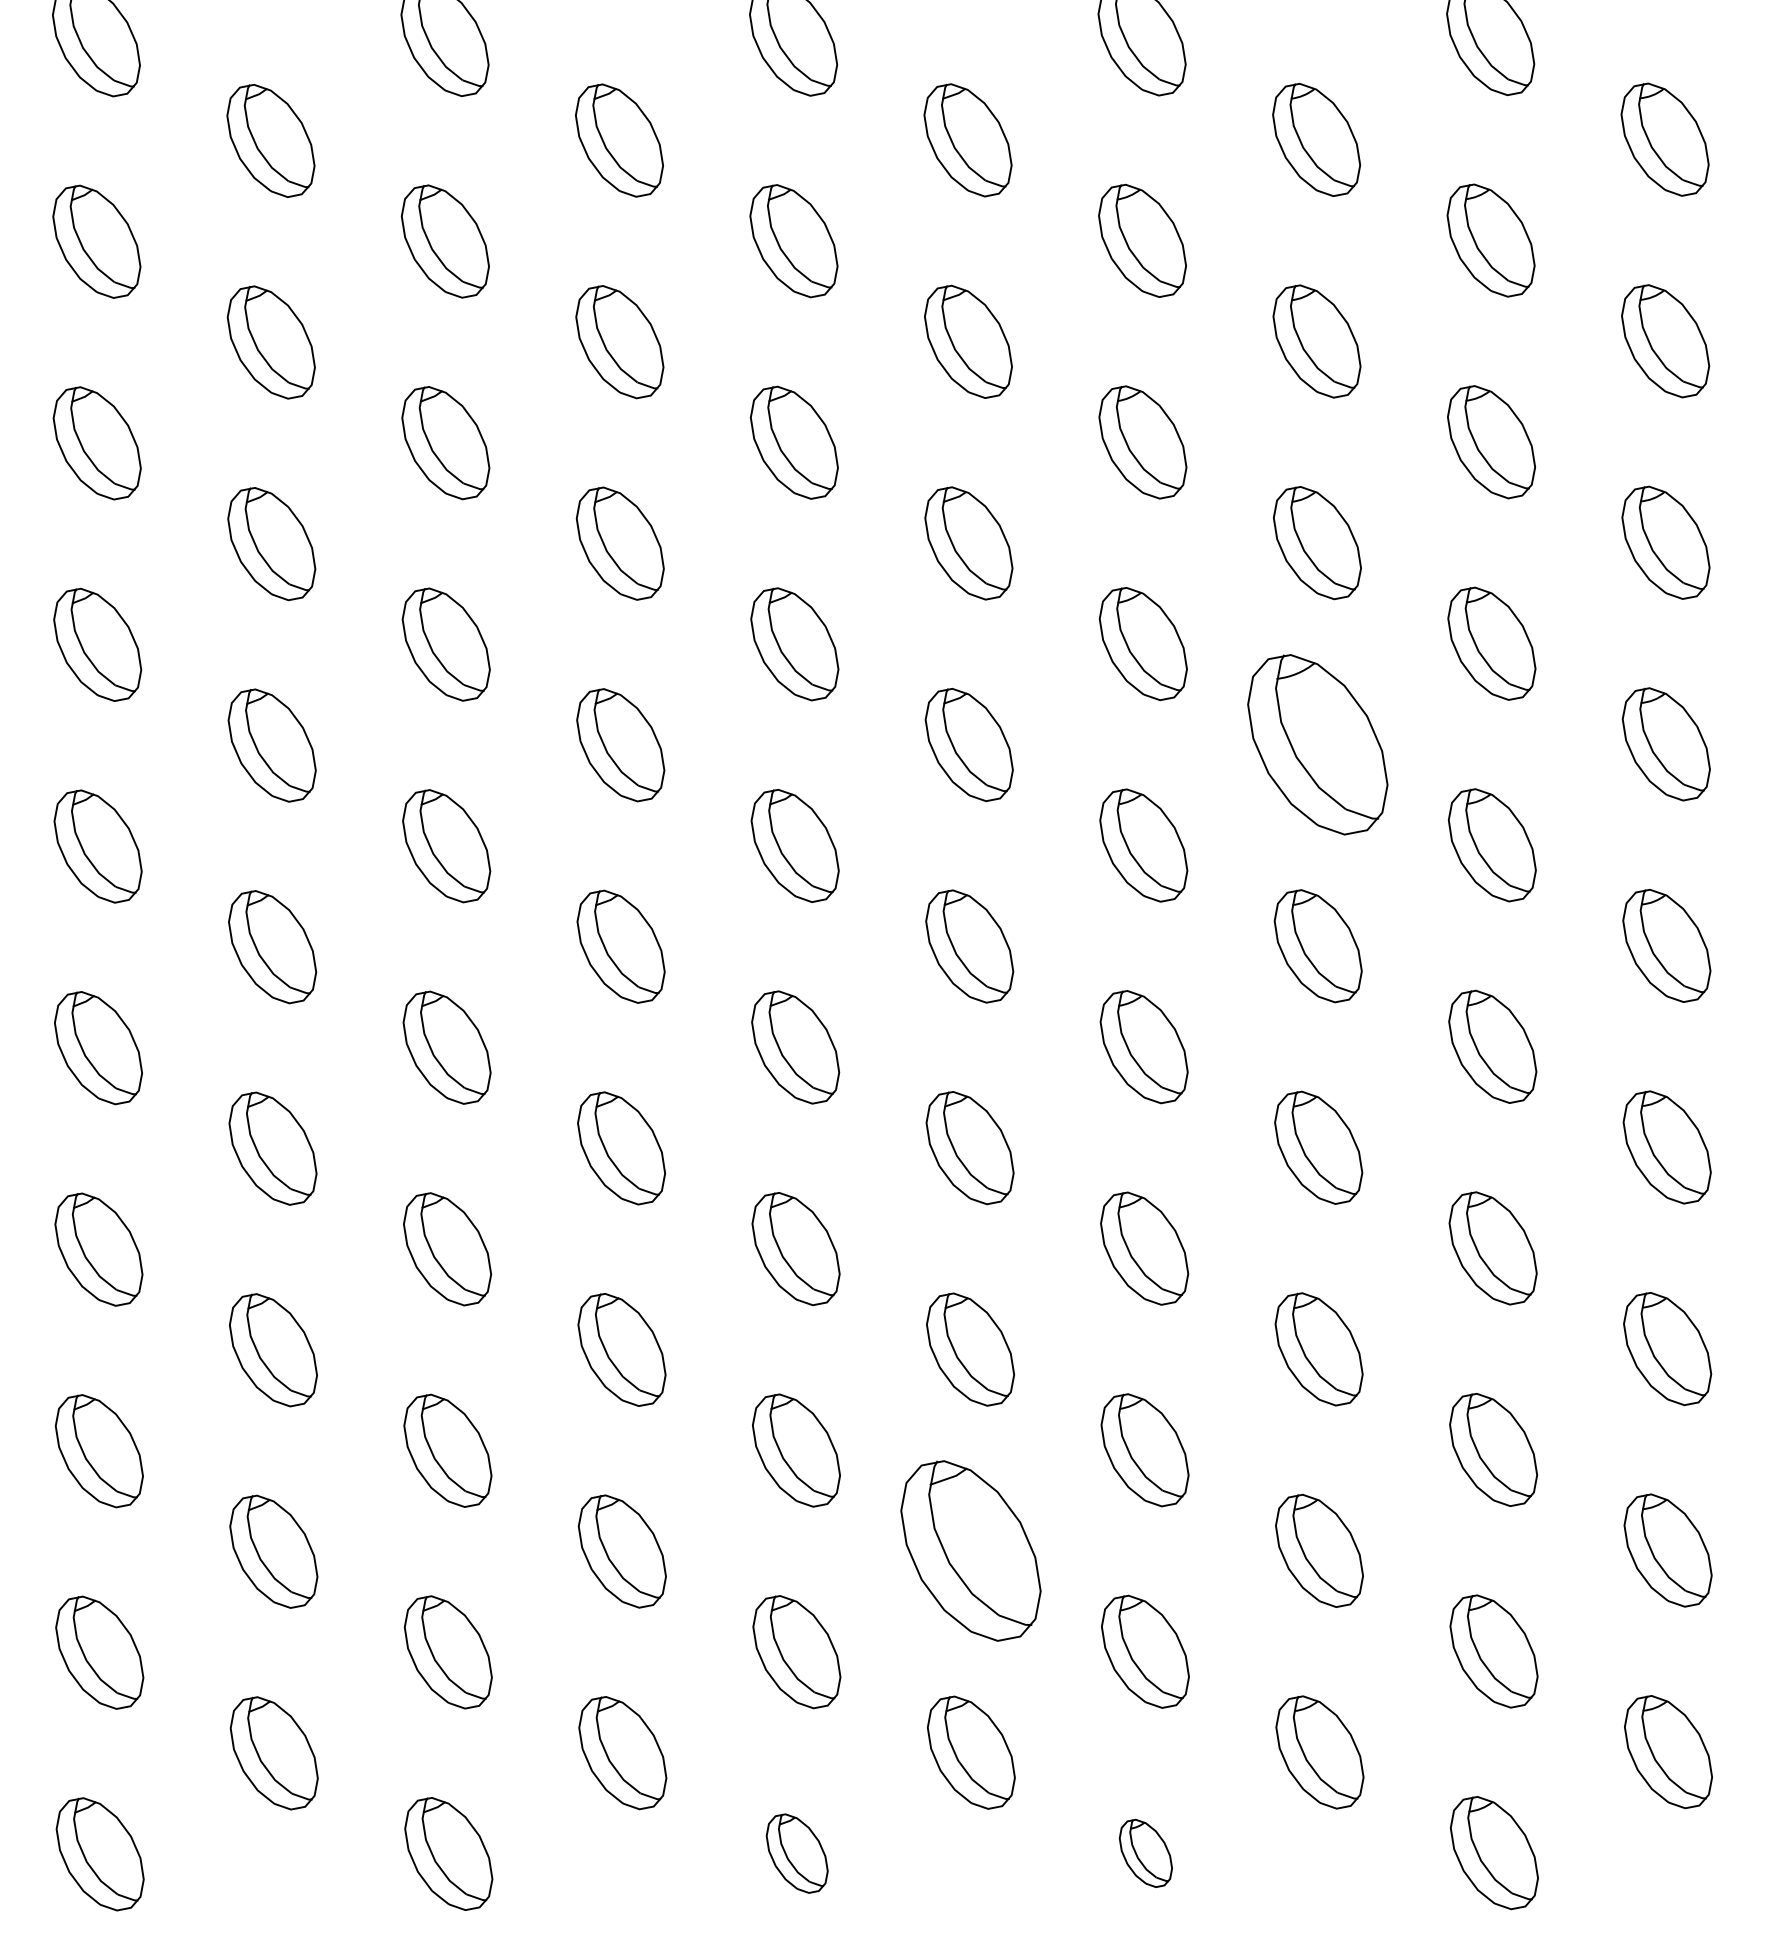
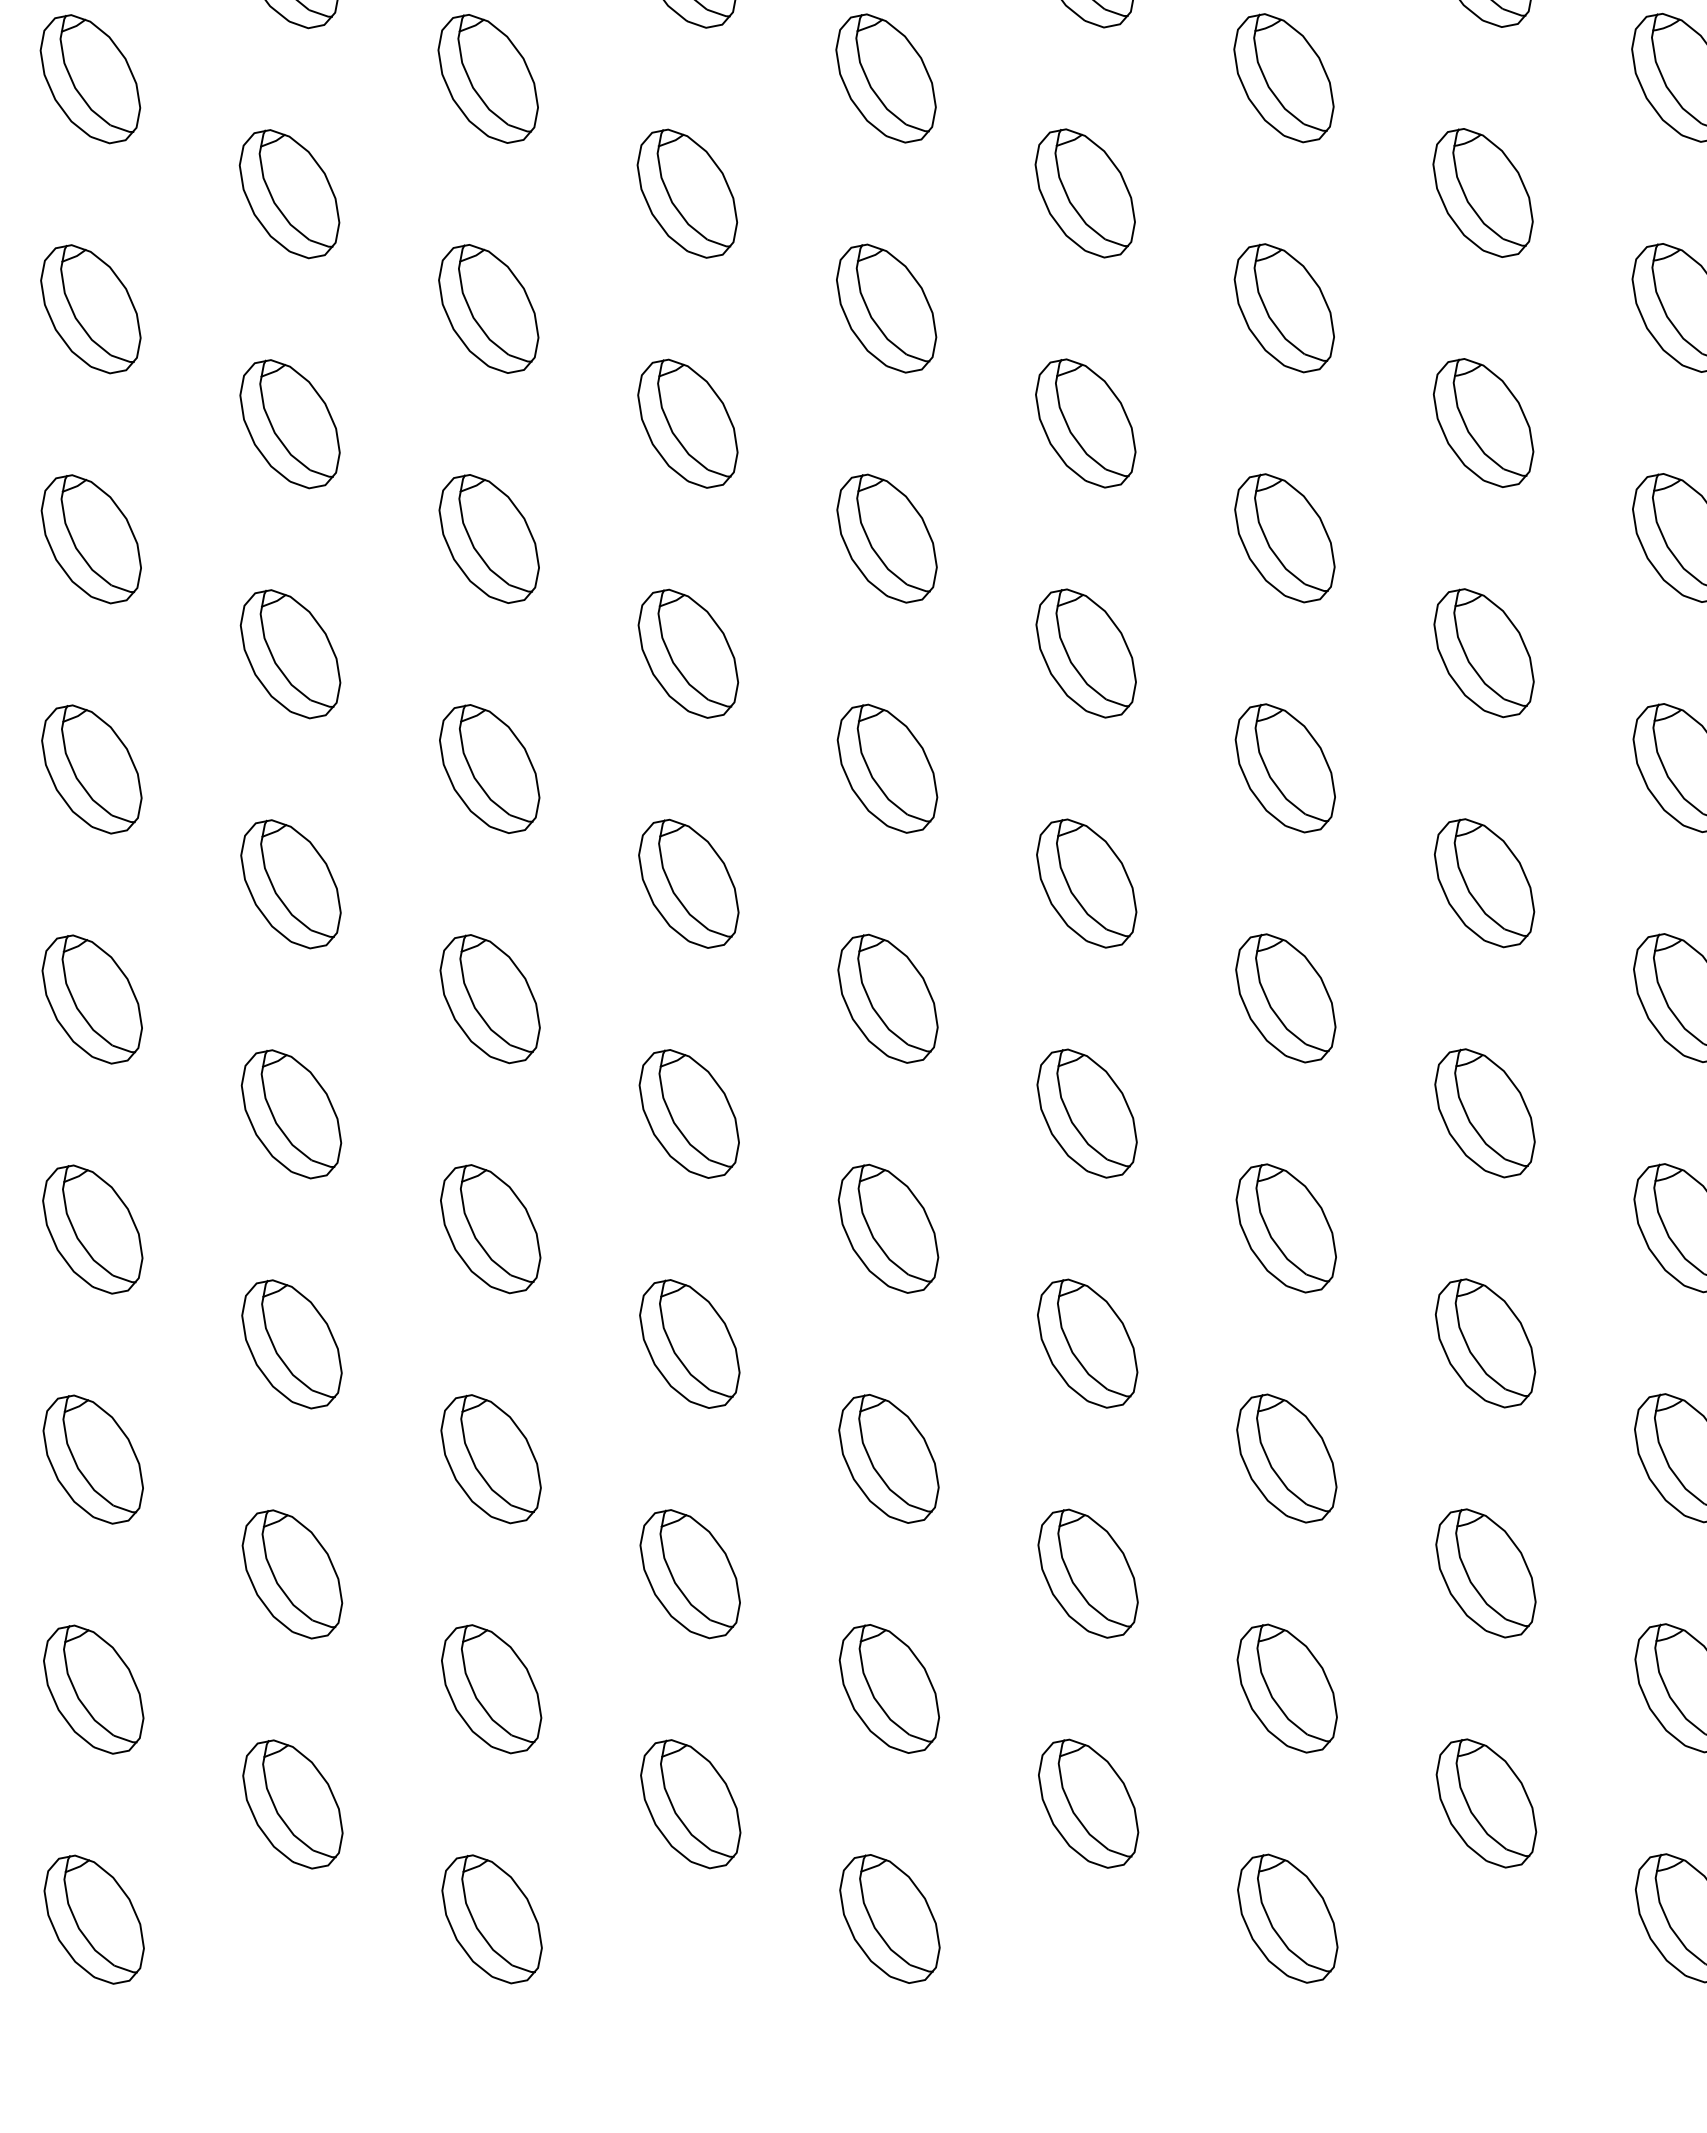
part: (1317, 744) -> (1483, 652), size x0.62
part: (970, 1551) -> (1087, 1574), size x0.62
part: (796, 1853) -> (888, 1918), size x1.43
part: (1145, 1853) -> (1287, 1918), size x1.67

